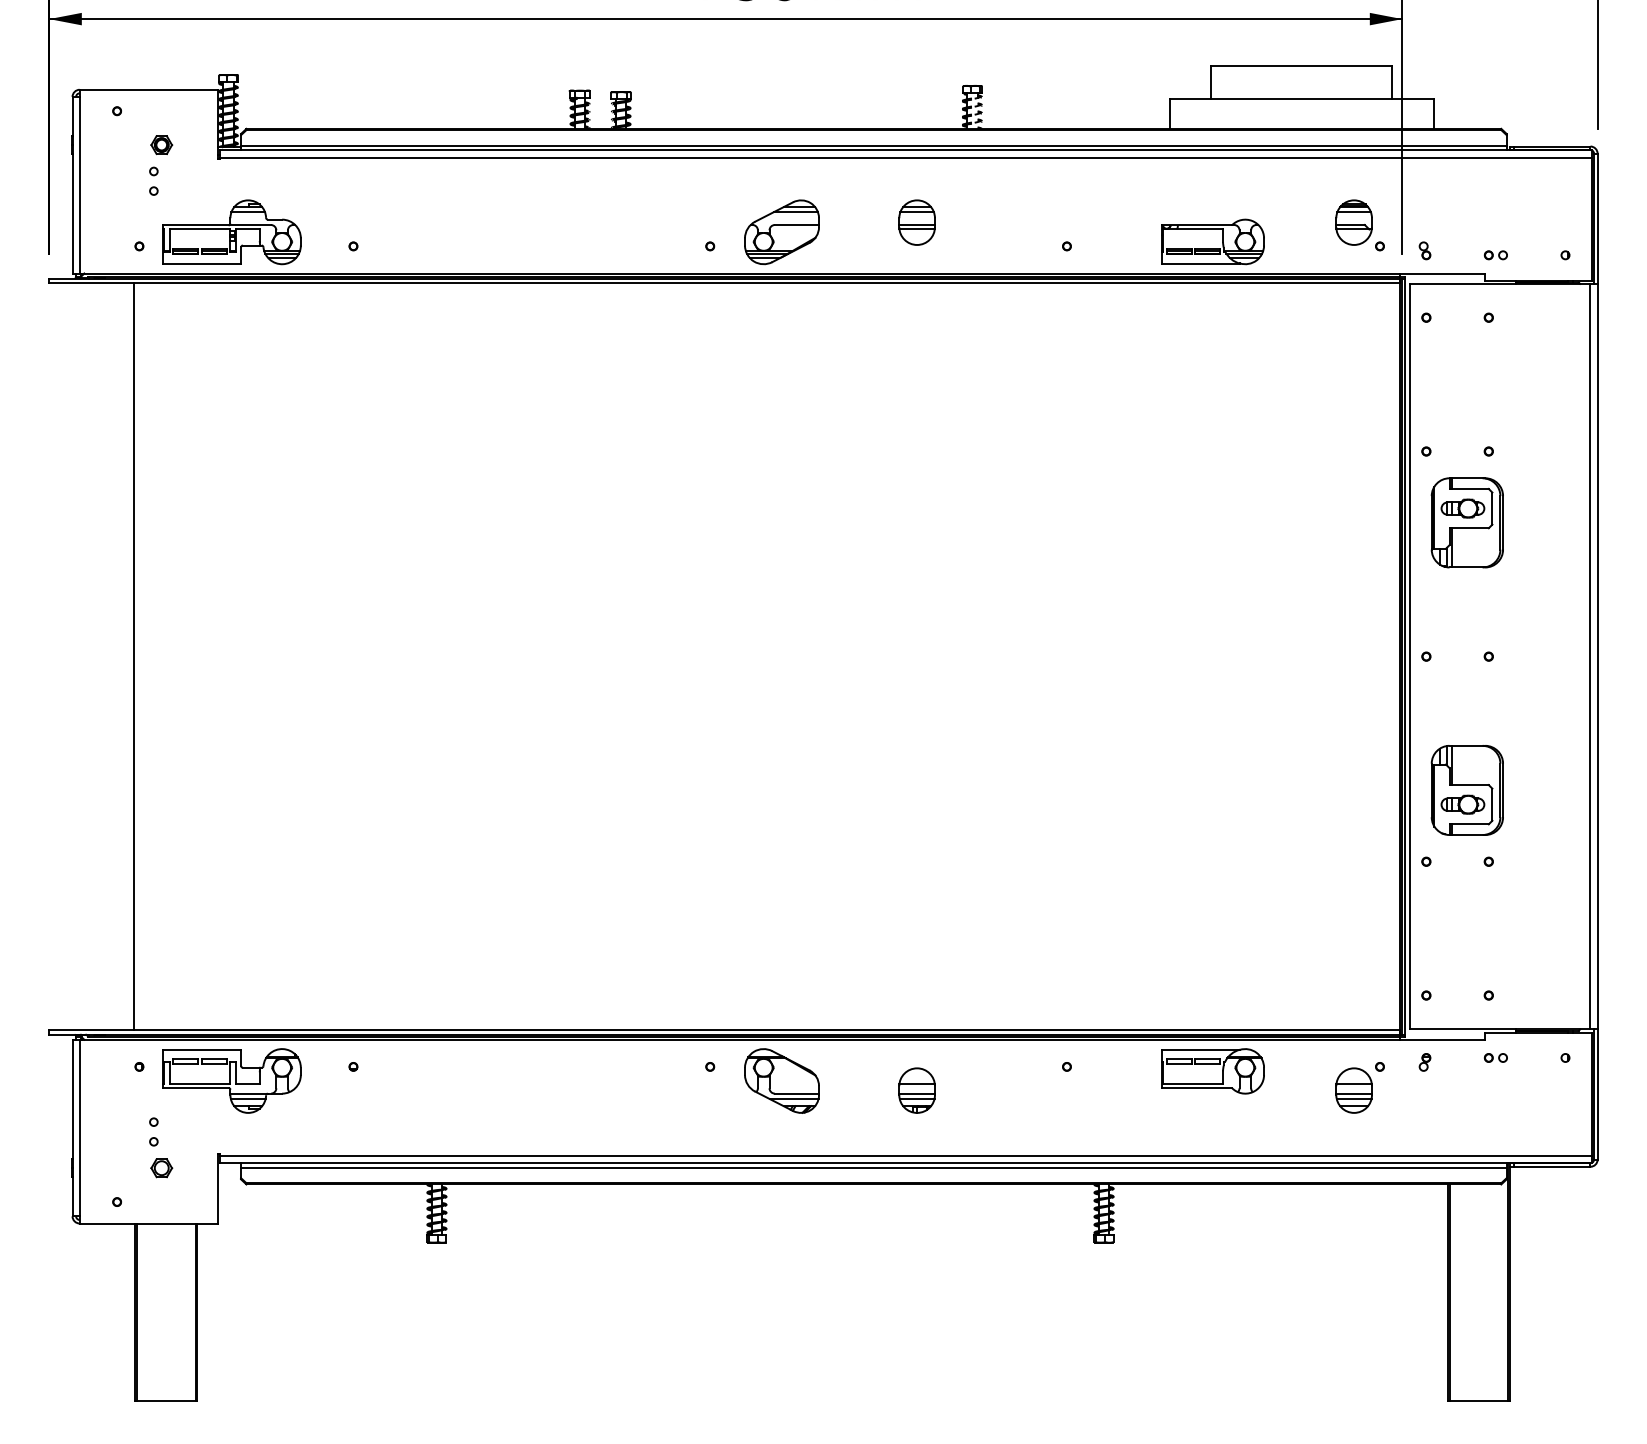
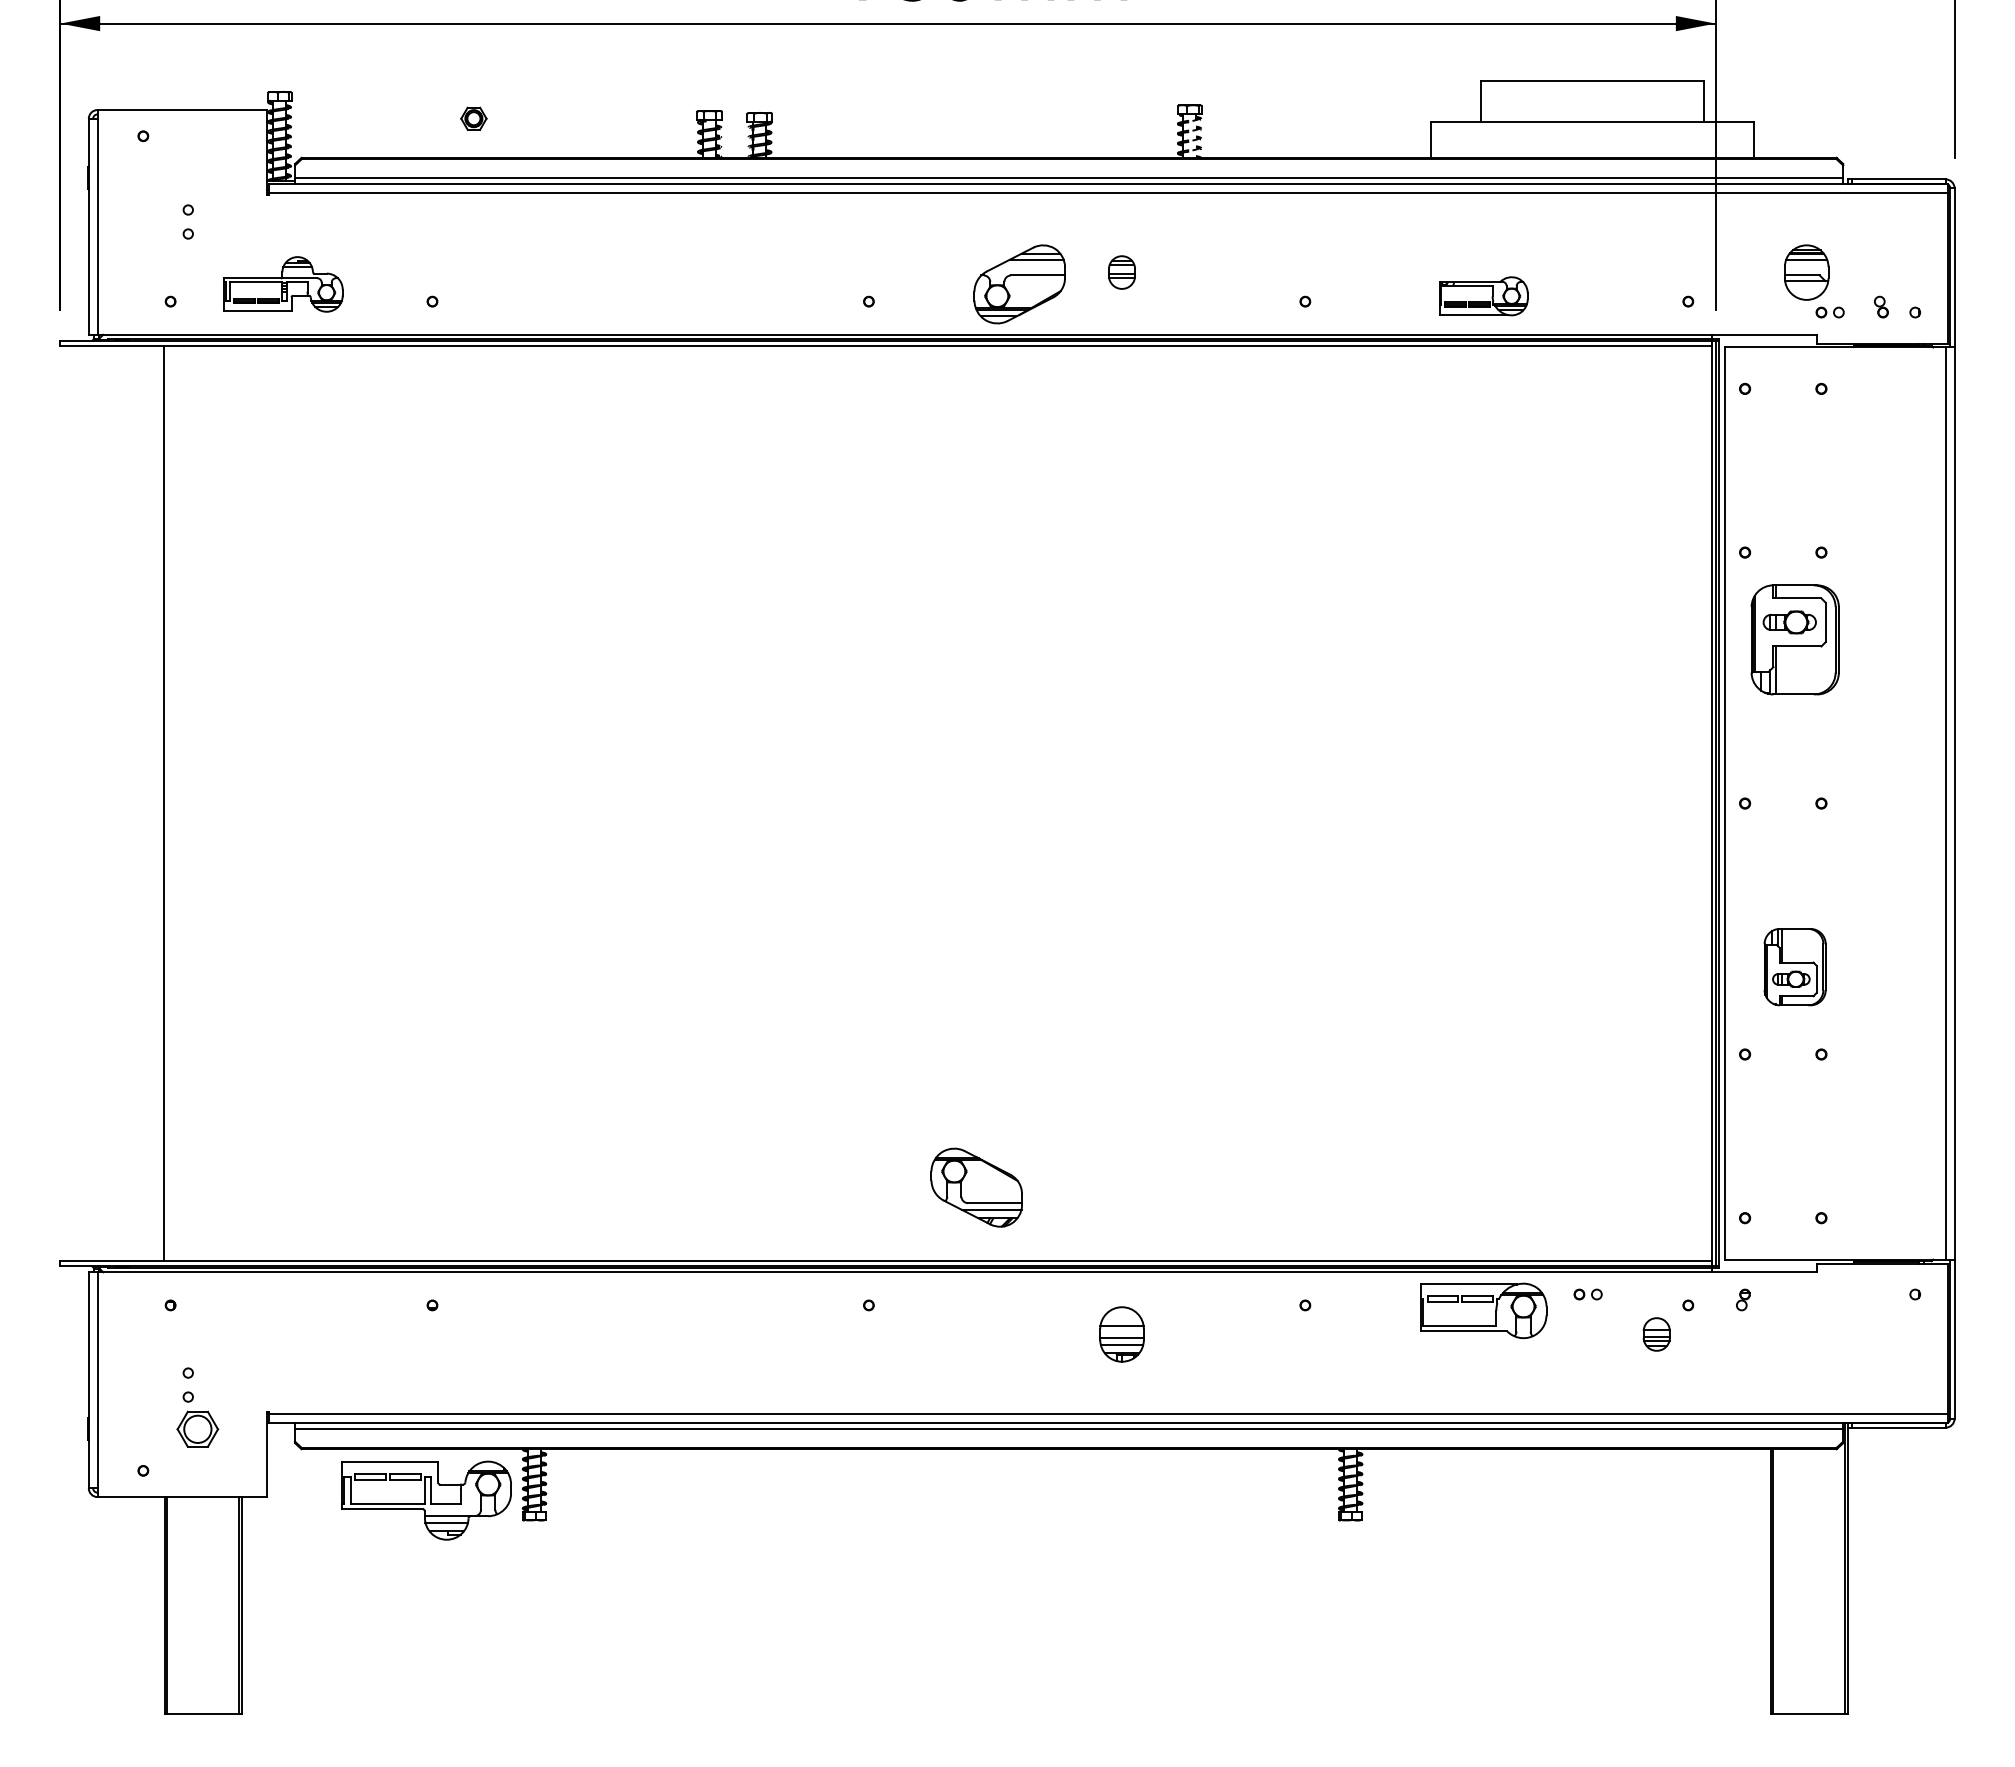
part: (161, 144) -> (473, 118), moved
part: (916, 222) -> (1121, 272), size x0.6
part: (1353, 222) -> (1806, 272), moved
part: (231, 232) -> (283, 284), size x0.7
part: (781, 232) -> (1019, 284), moved
part: (1212, 242) -> (1483, 296), size x0.7
part: (1425, 250) -> (1881, 306), moved
part: (1466, 789) -> (1794, 966), size x0.7
part: (1495, 1057) -> (1587, 1294), moved
part: (231, 1080) -> (426, 1500), moved
part: (781, 1080) -> (976, 1187), moved
part: (1353, 1090) -> (1656, 1334), size x0.6
part: (161, 1168) -> (197, 1429), size x1.6

